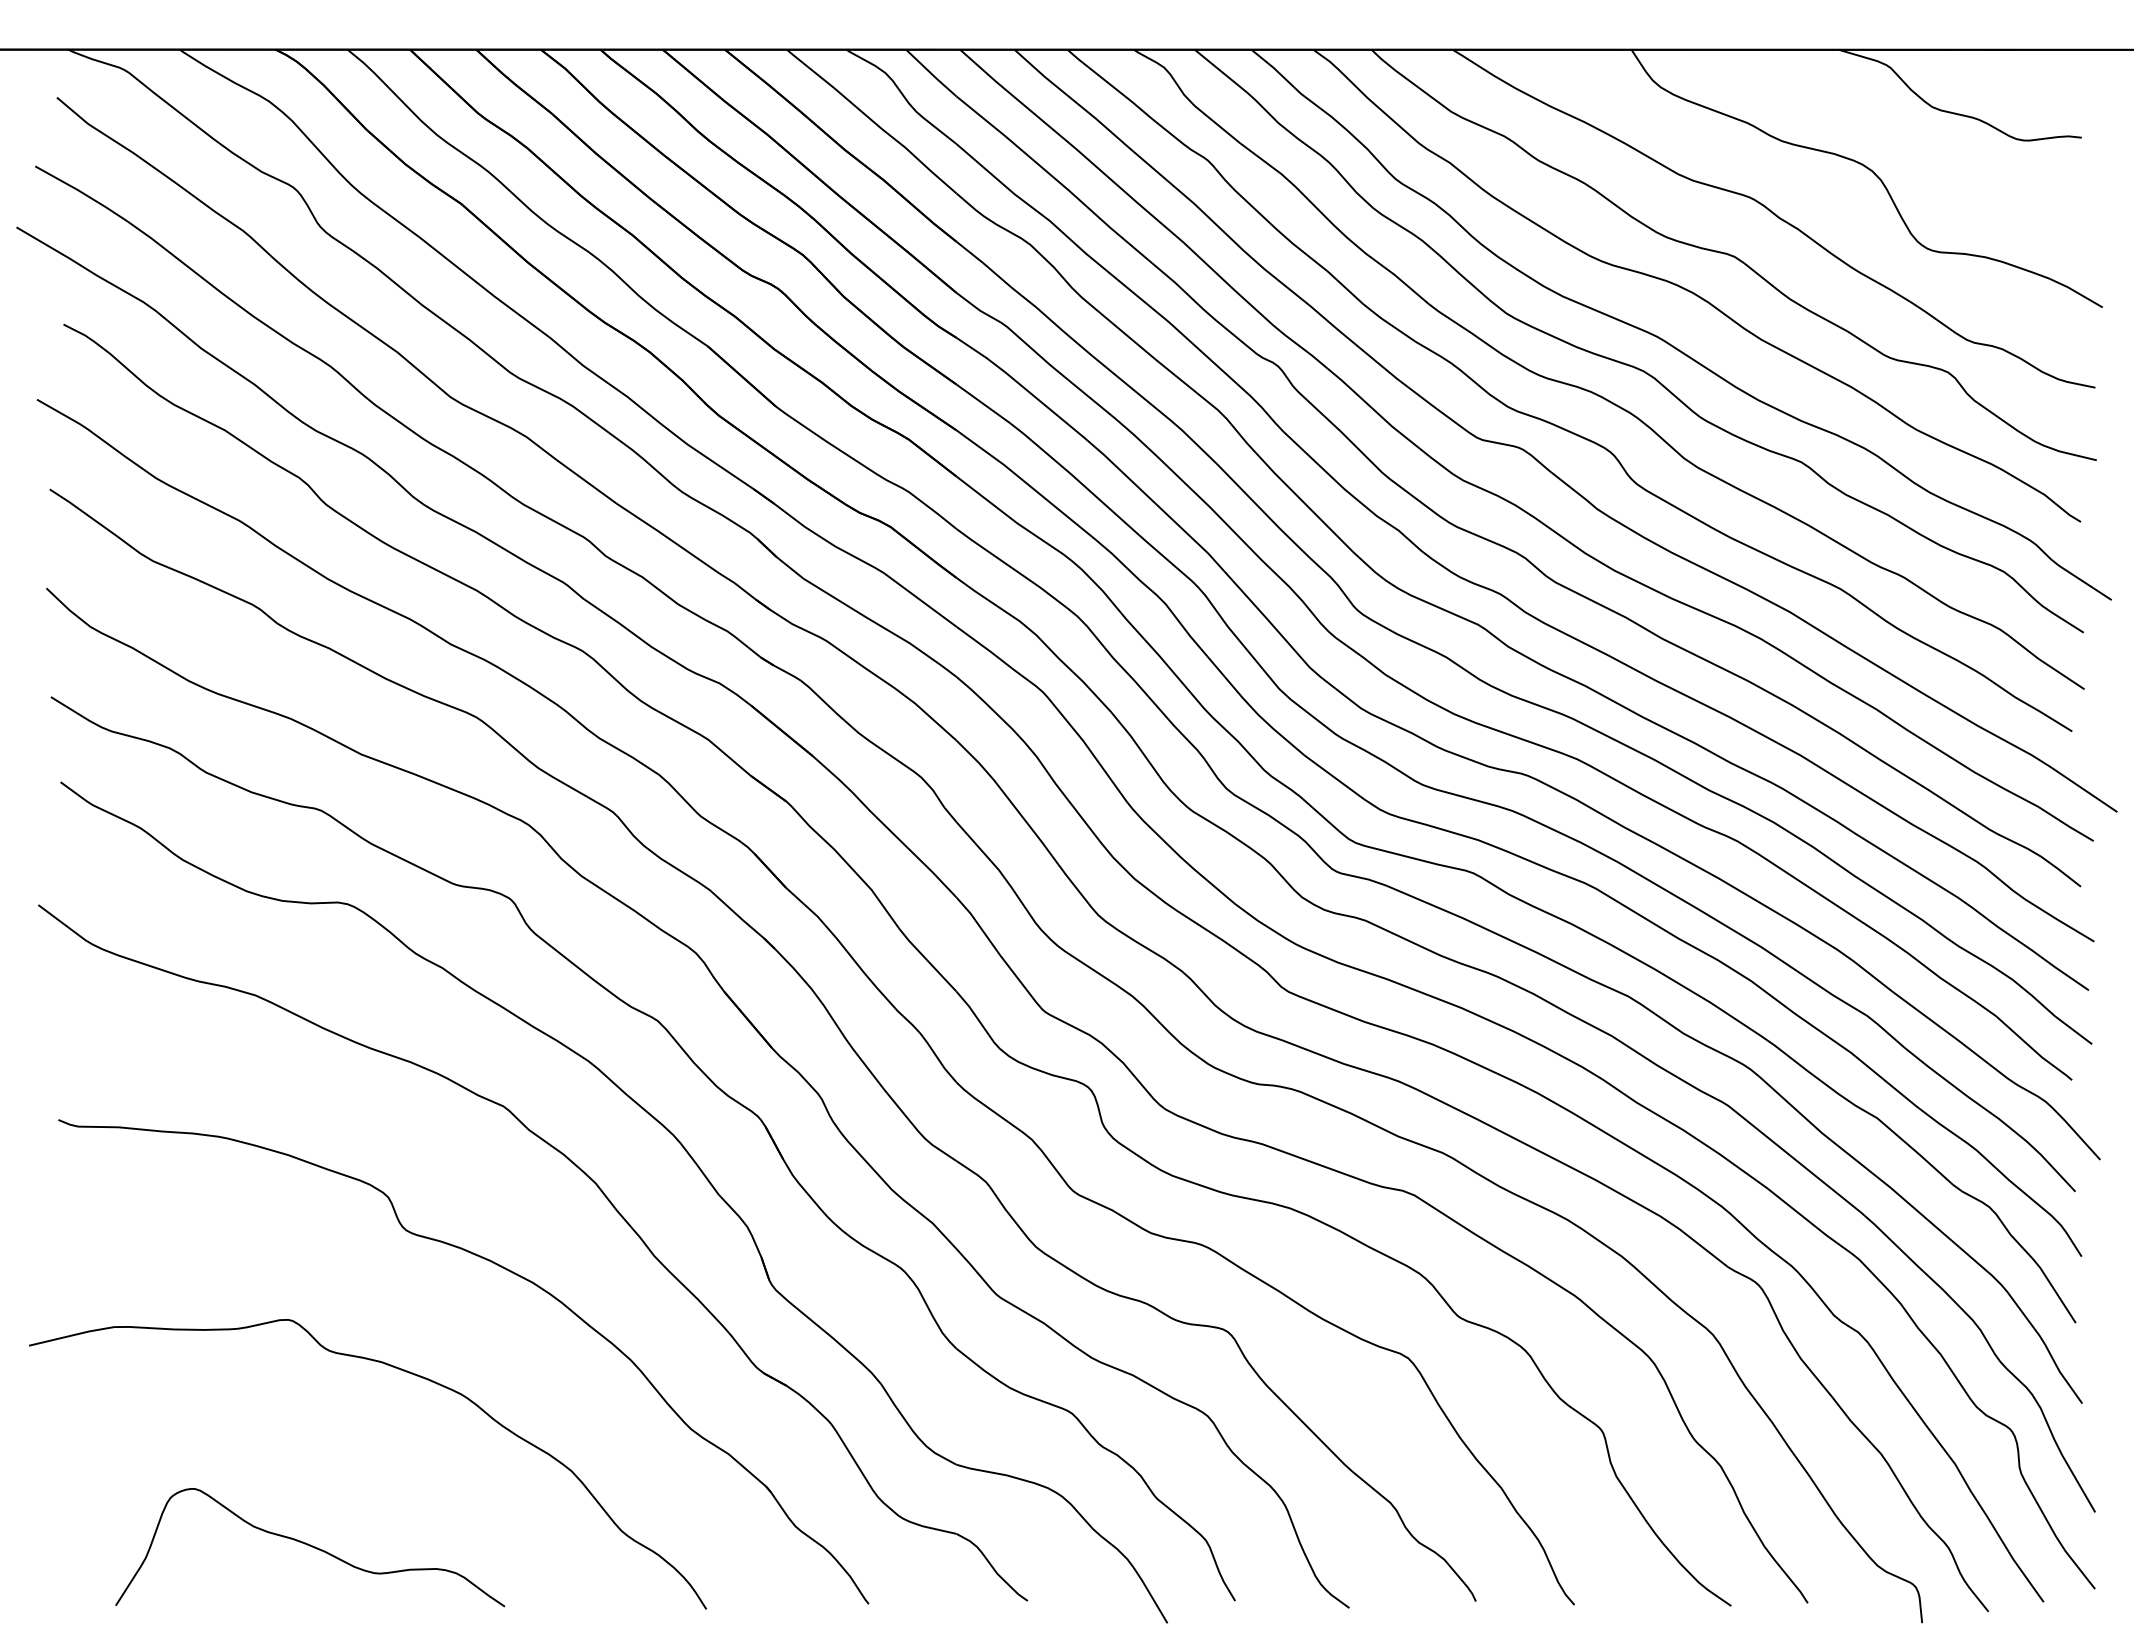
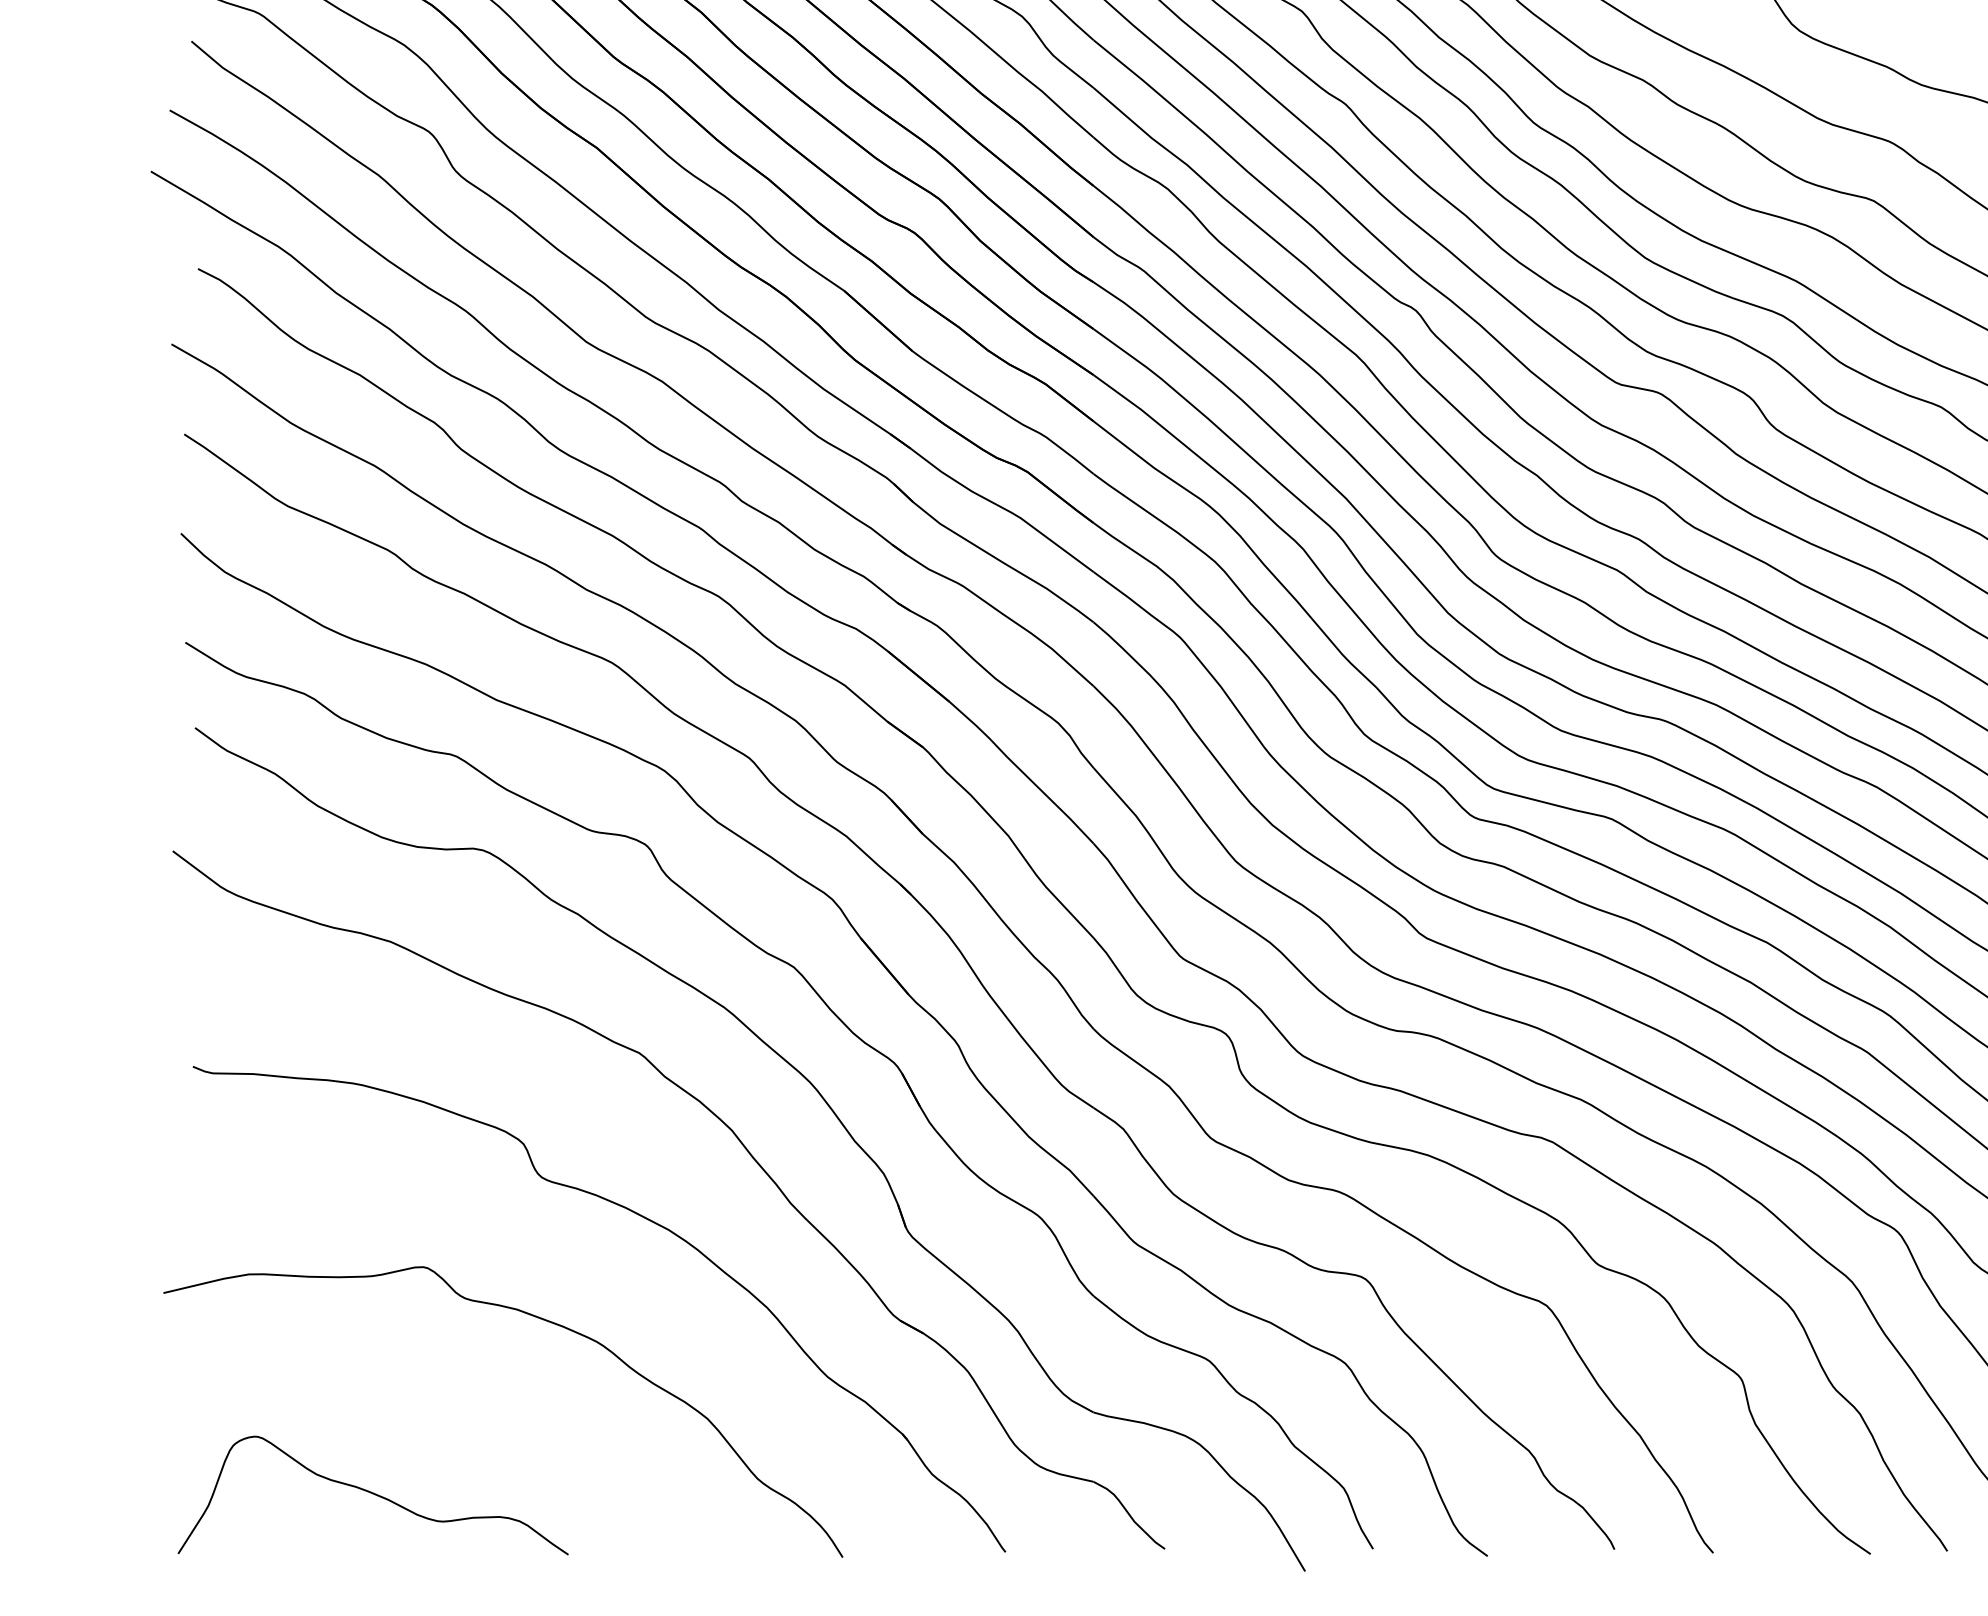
curve: (310, 1546) -> (373, 1494), moved

